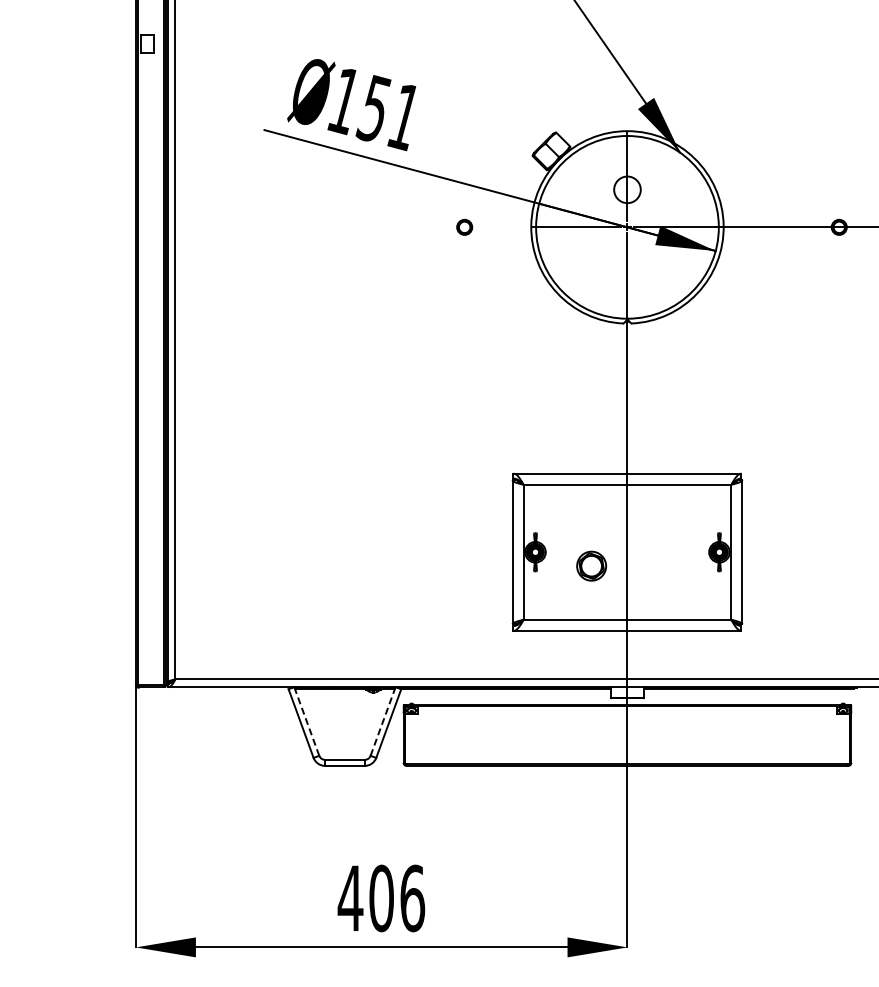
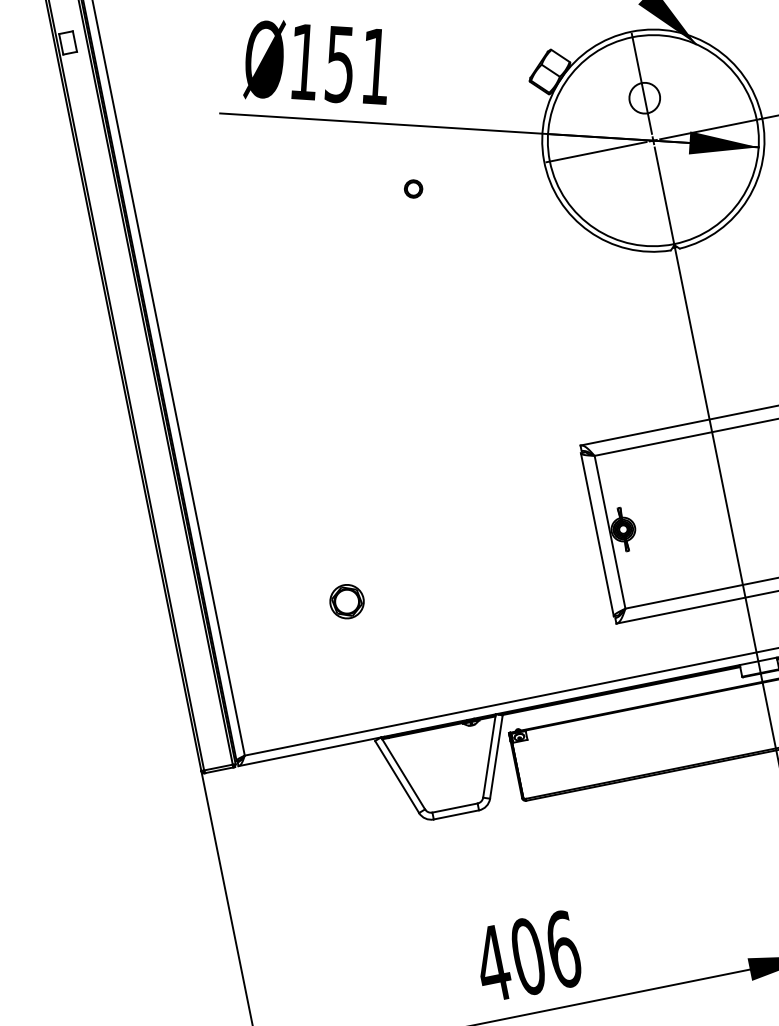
part: (464, 226) -> (413, 188), moved
part: (591, 565) -> (346, 600), moved
line: (306, 721) -> (402, 773), dashed -> solid
line: (383, 721) -> (489, 755), dashed -> solid

